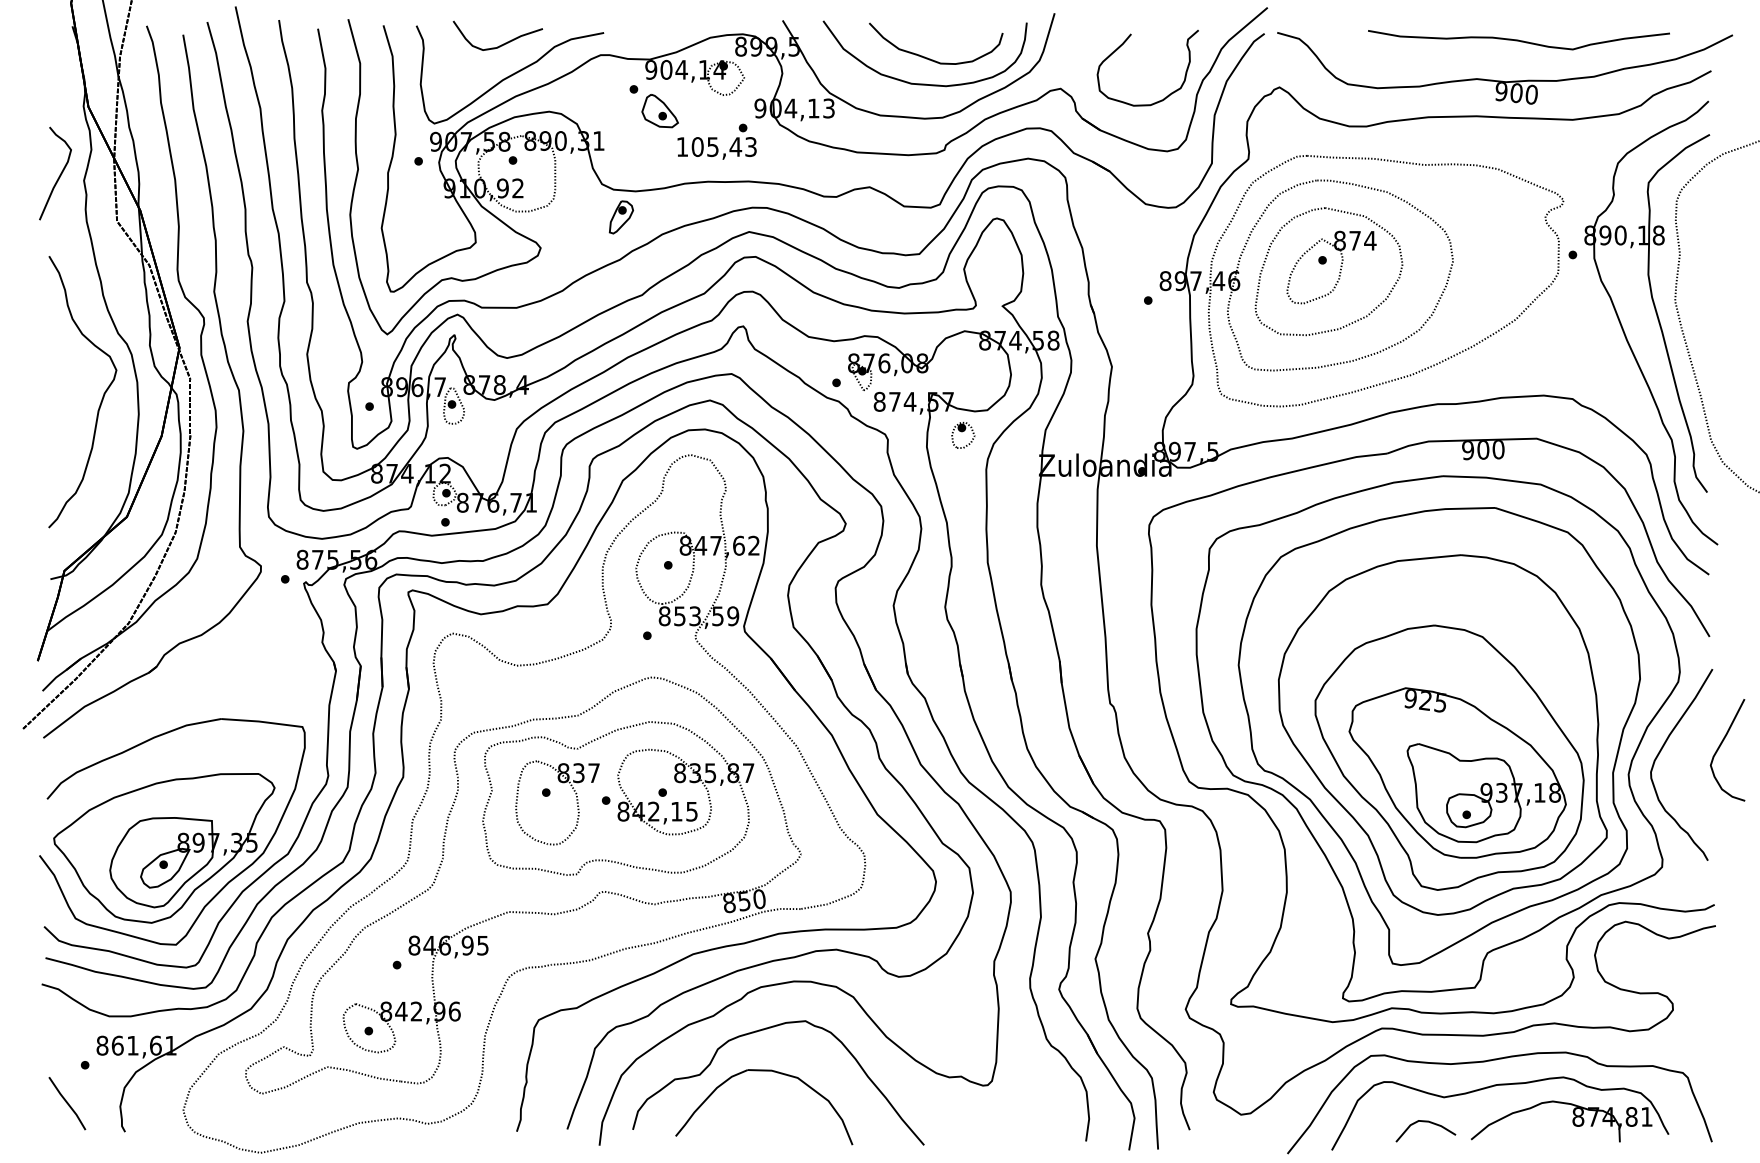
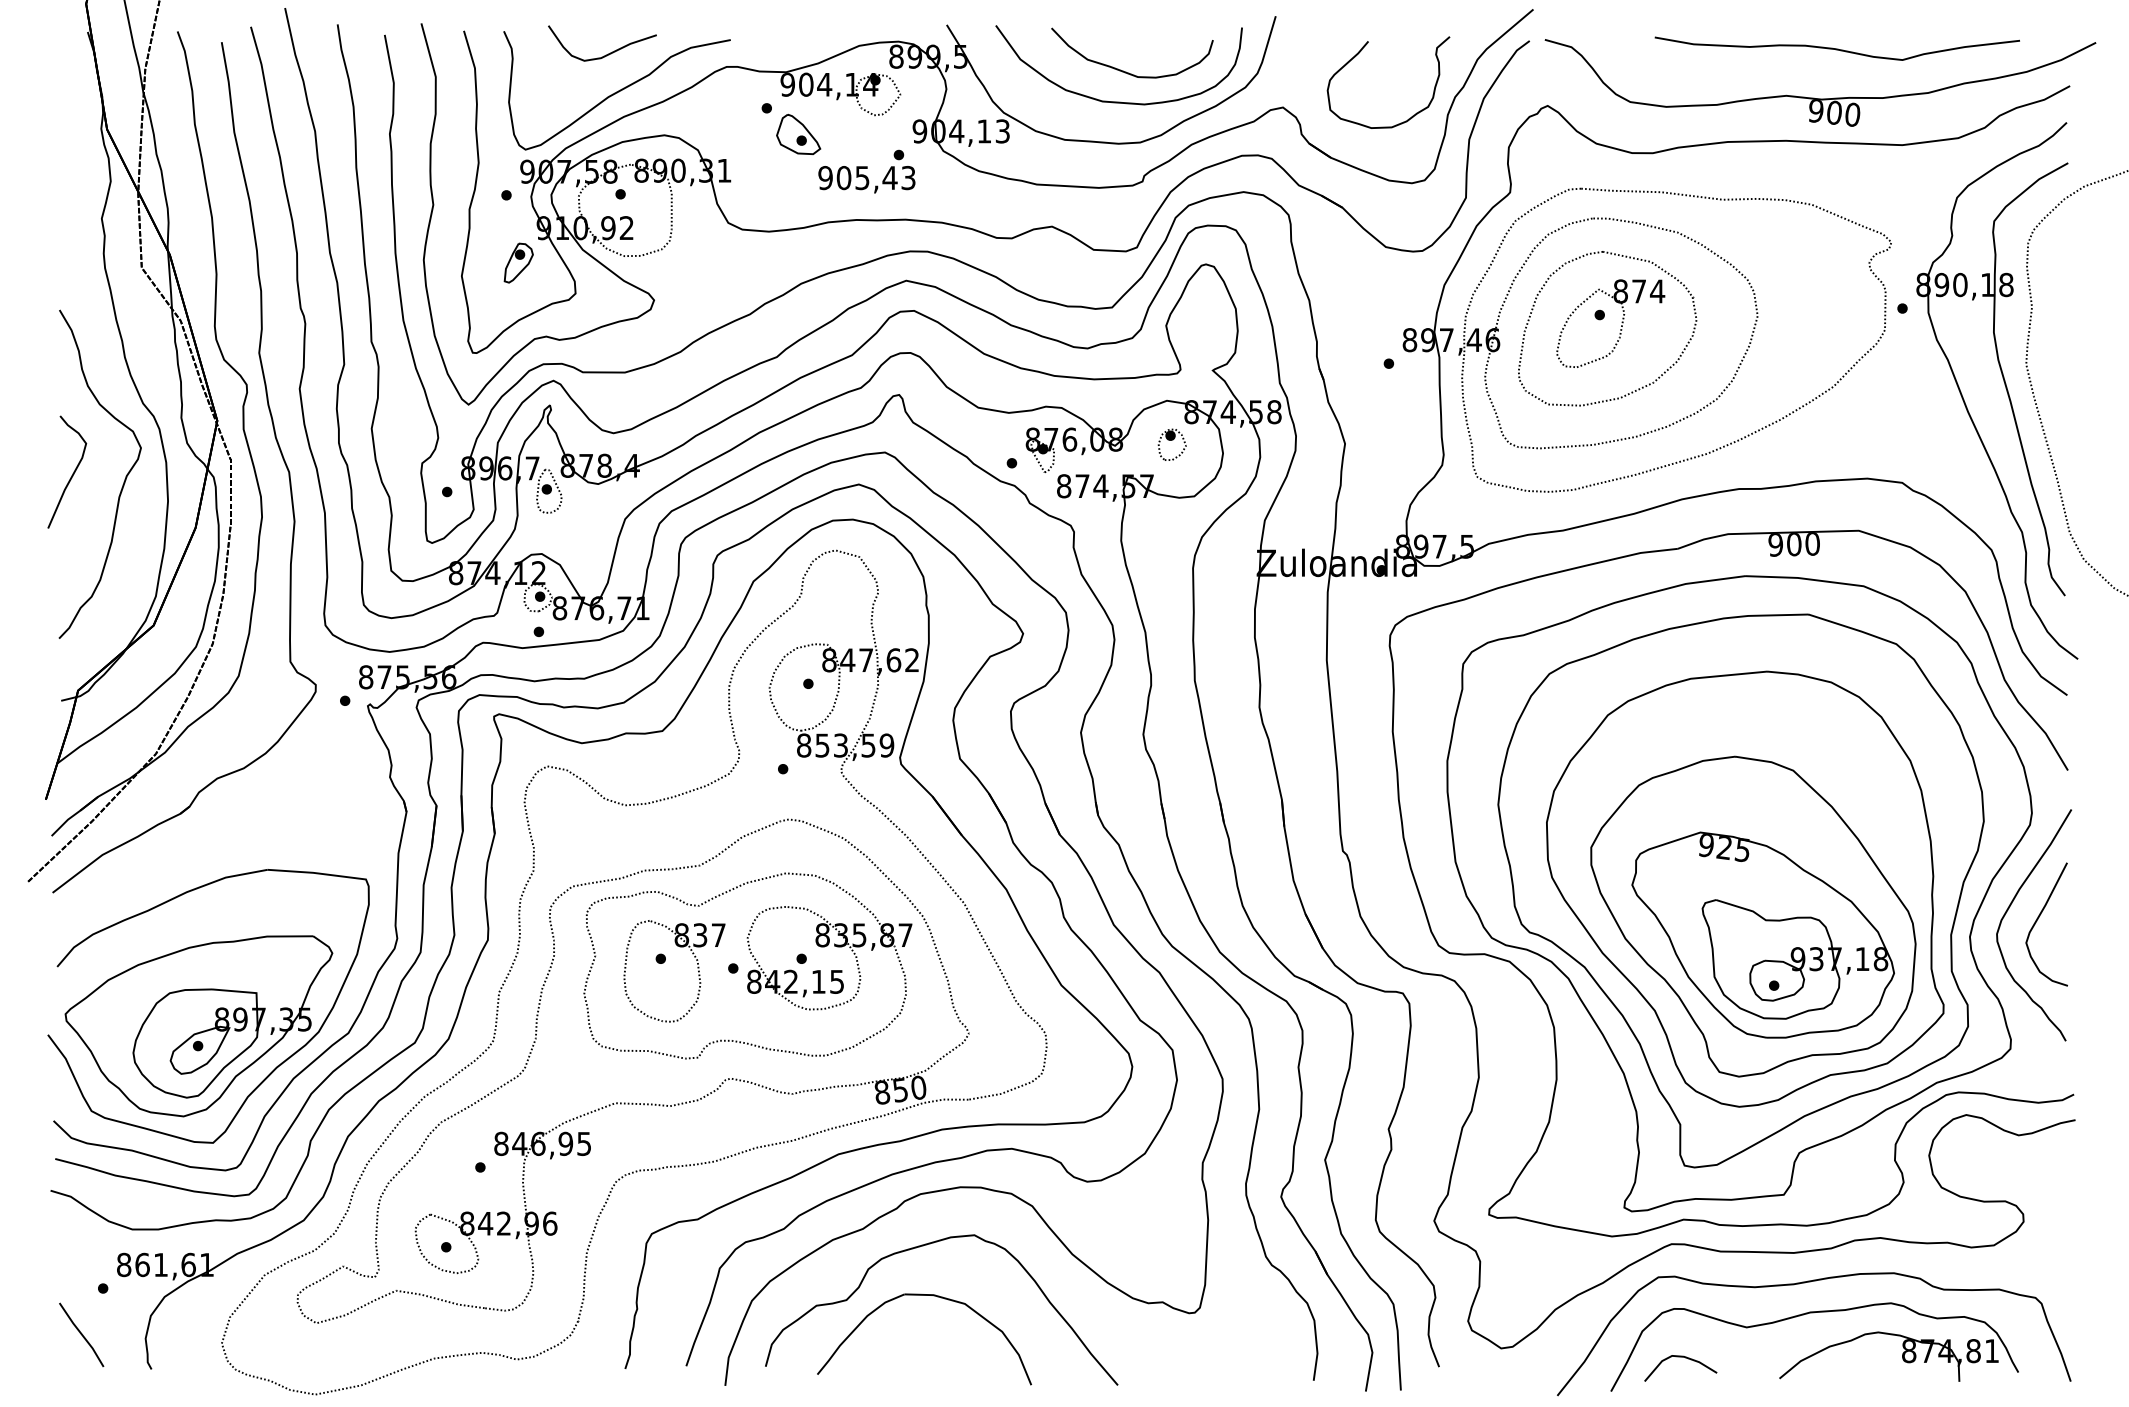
text: (682, 147) -> (825, 178), 105,43 -> 905,43
curve: (59, 174) -> (72, 473), moved
part: (621, 216) -> (518, 262), moved
part: (962, 435) -> (1171, 444), moved
curve: (1720, 746) -> (2038, 919), moved
curve: (1425, 1122) -> (1680, 1357), moved

